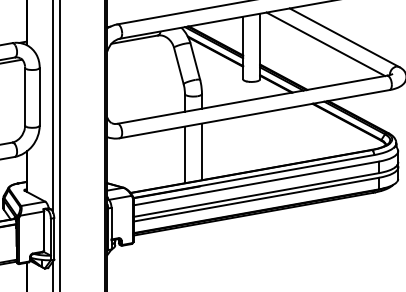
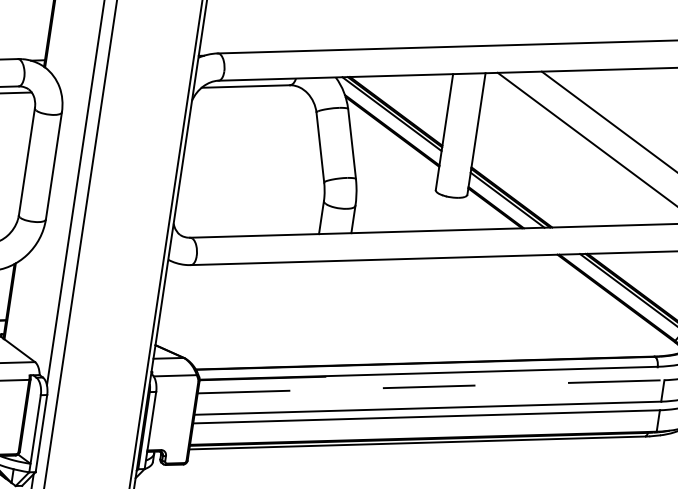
line: (201, 151) -> (338, 312), removed
line: (184, 154) -> (306, 313), removed
line: (256, 183) -> (431, 386), solid -> dashed

